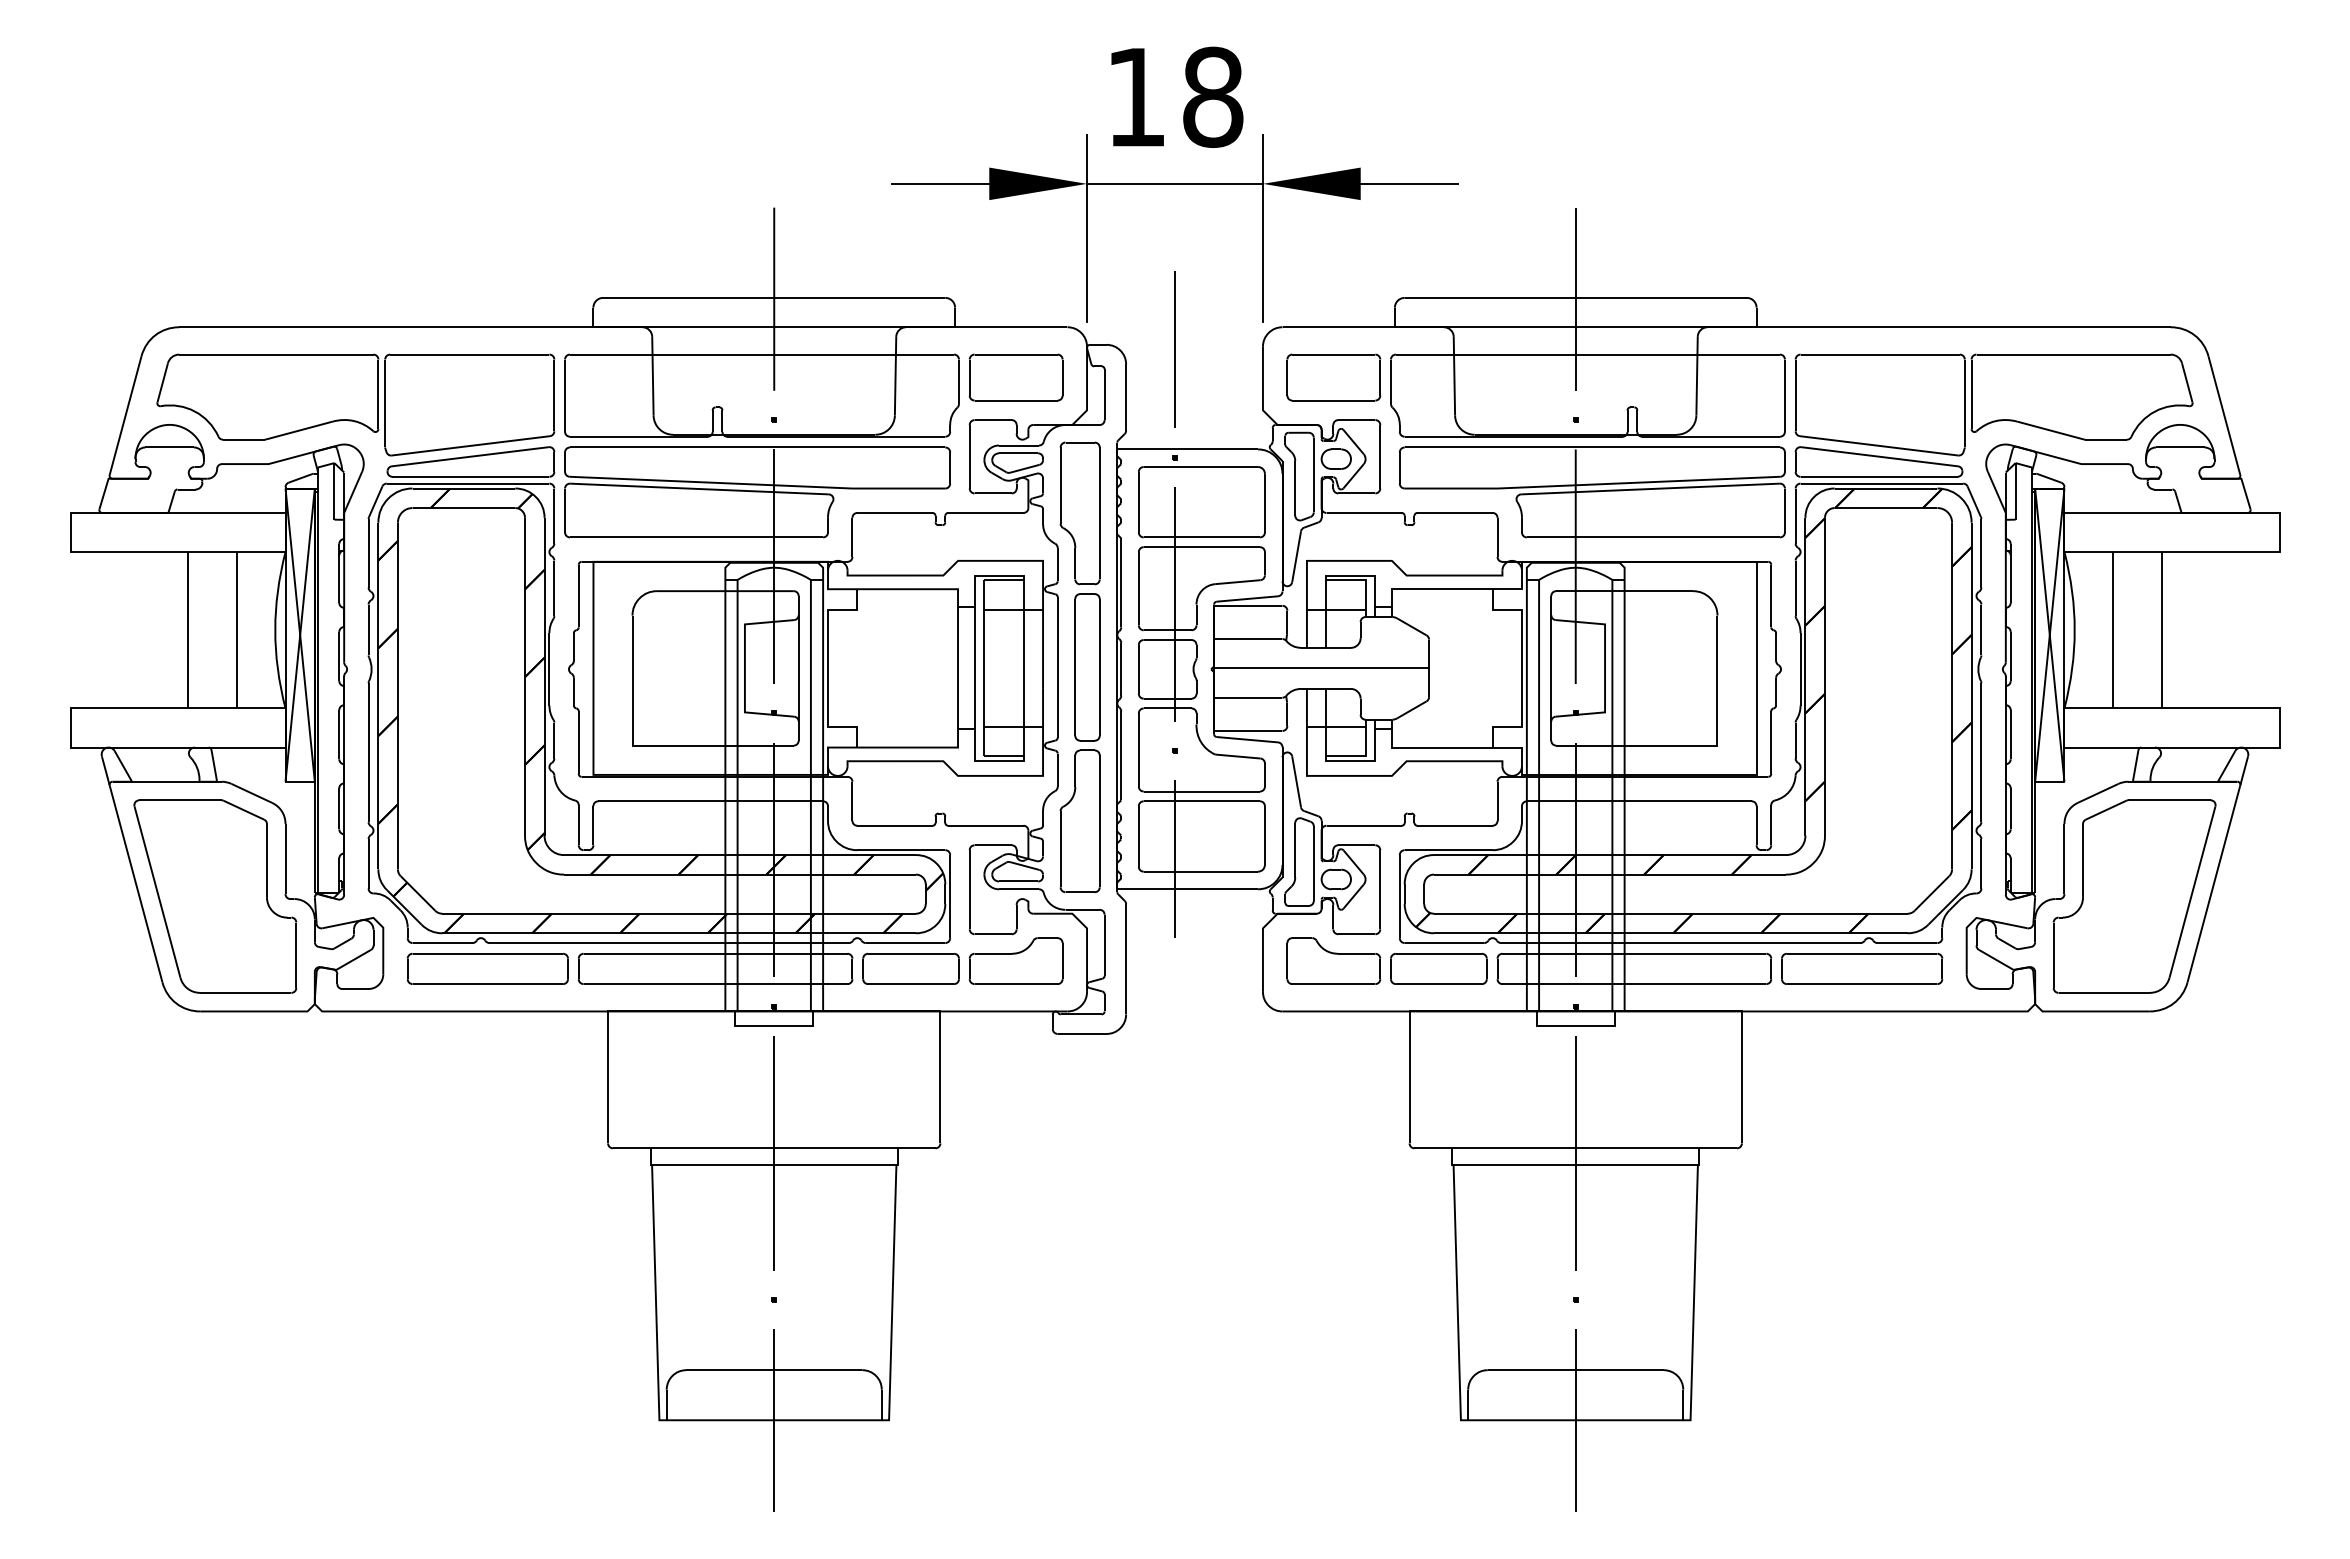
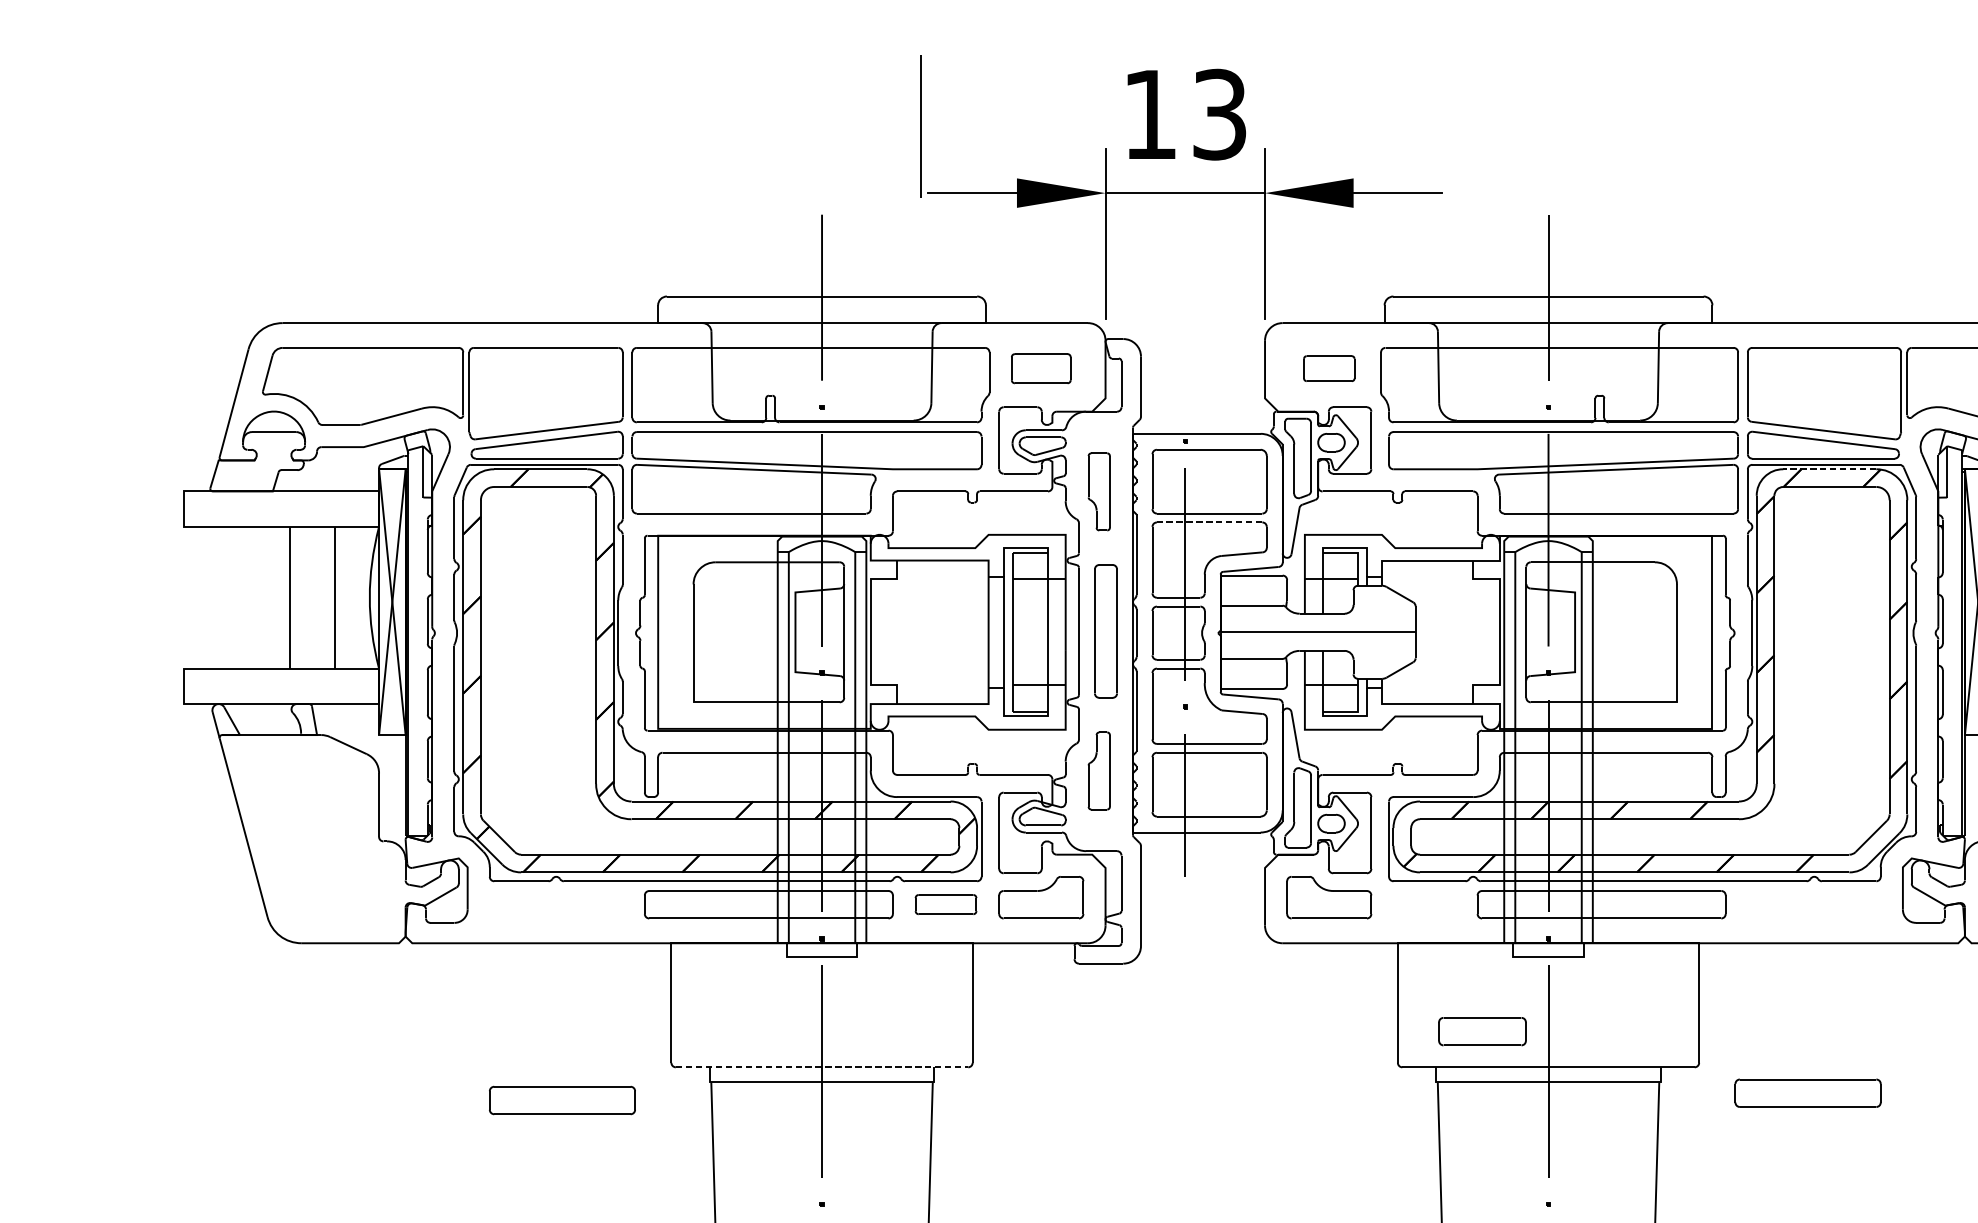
text: (1213, 96) -> (1220, 113), 18 -> 13
line: (1174, 349) -> (920, 126), moved
part: (1015, 377) -> (1040, 368), size x0.7
part: (1333, 377) -> (1328, 368), size x0.6
line: (1885, 488) -> (1829, 469), solid -> dashed
part: (1079, 513) -> (1098, 491), size x0.6
line: (1201, 547) -> (1209, 522), solid -> dashed
part: (1079, 821) -> (1098, 771), size x0.6
part: (215, 896) -> (315, 839), removed
part: (487, 968) -> (562, 1100), moved
part: (910, 968) -> (945, 904), size x0.7
part: (1438, 968) -> (1482, 1031), moved
part: (1862, 968) -> (1808, 1092), moved
line: (774, 1148) -> (822, 1067), solid -> dashed

